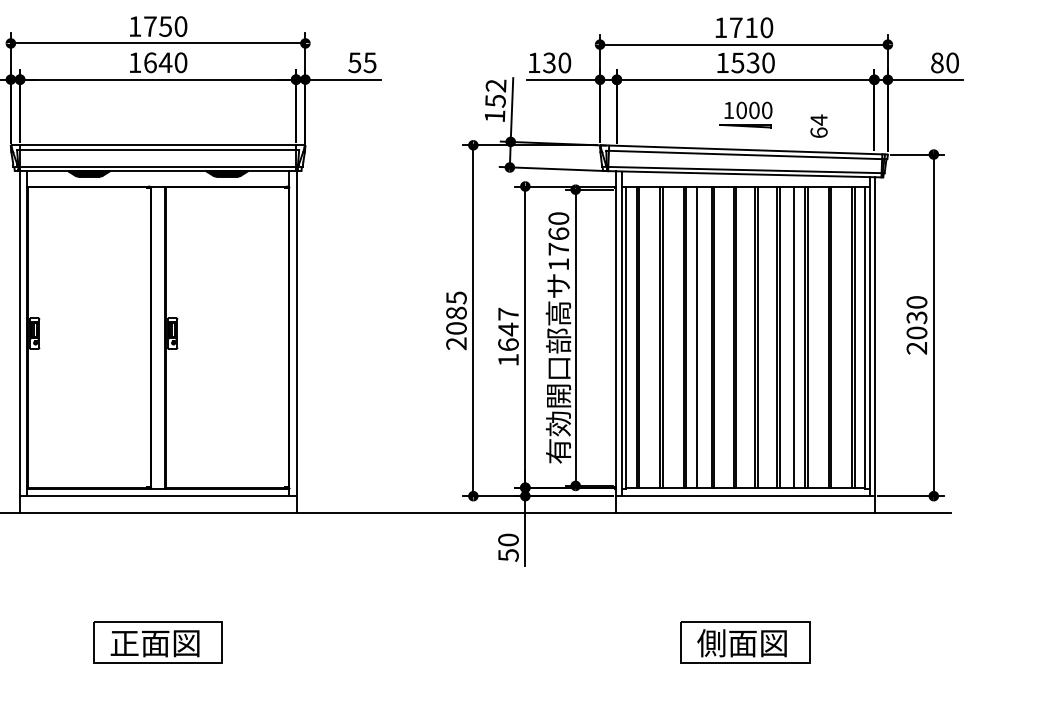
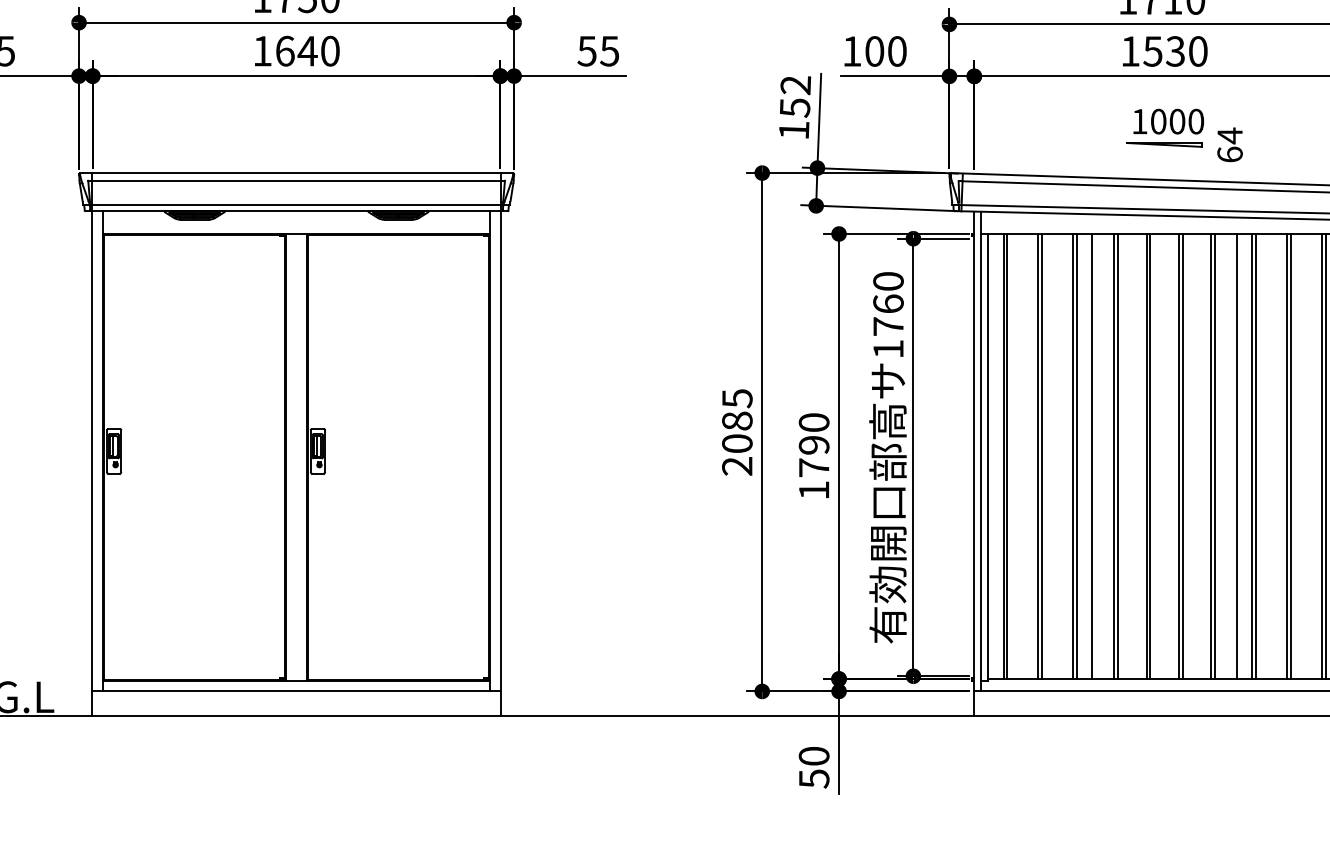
text: (549, 62) -> (874, 50), 130 -> 100
text: (818, 125) -> (1229, 143), moved
text: (508, 328) -> (814, 443), 1647 -> 1790

